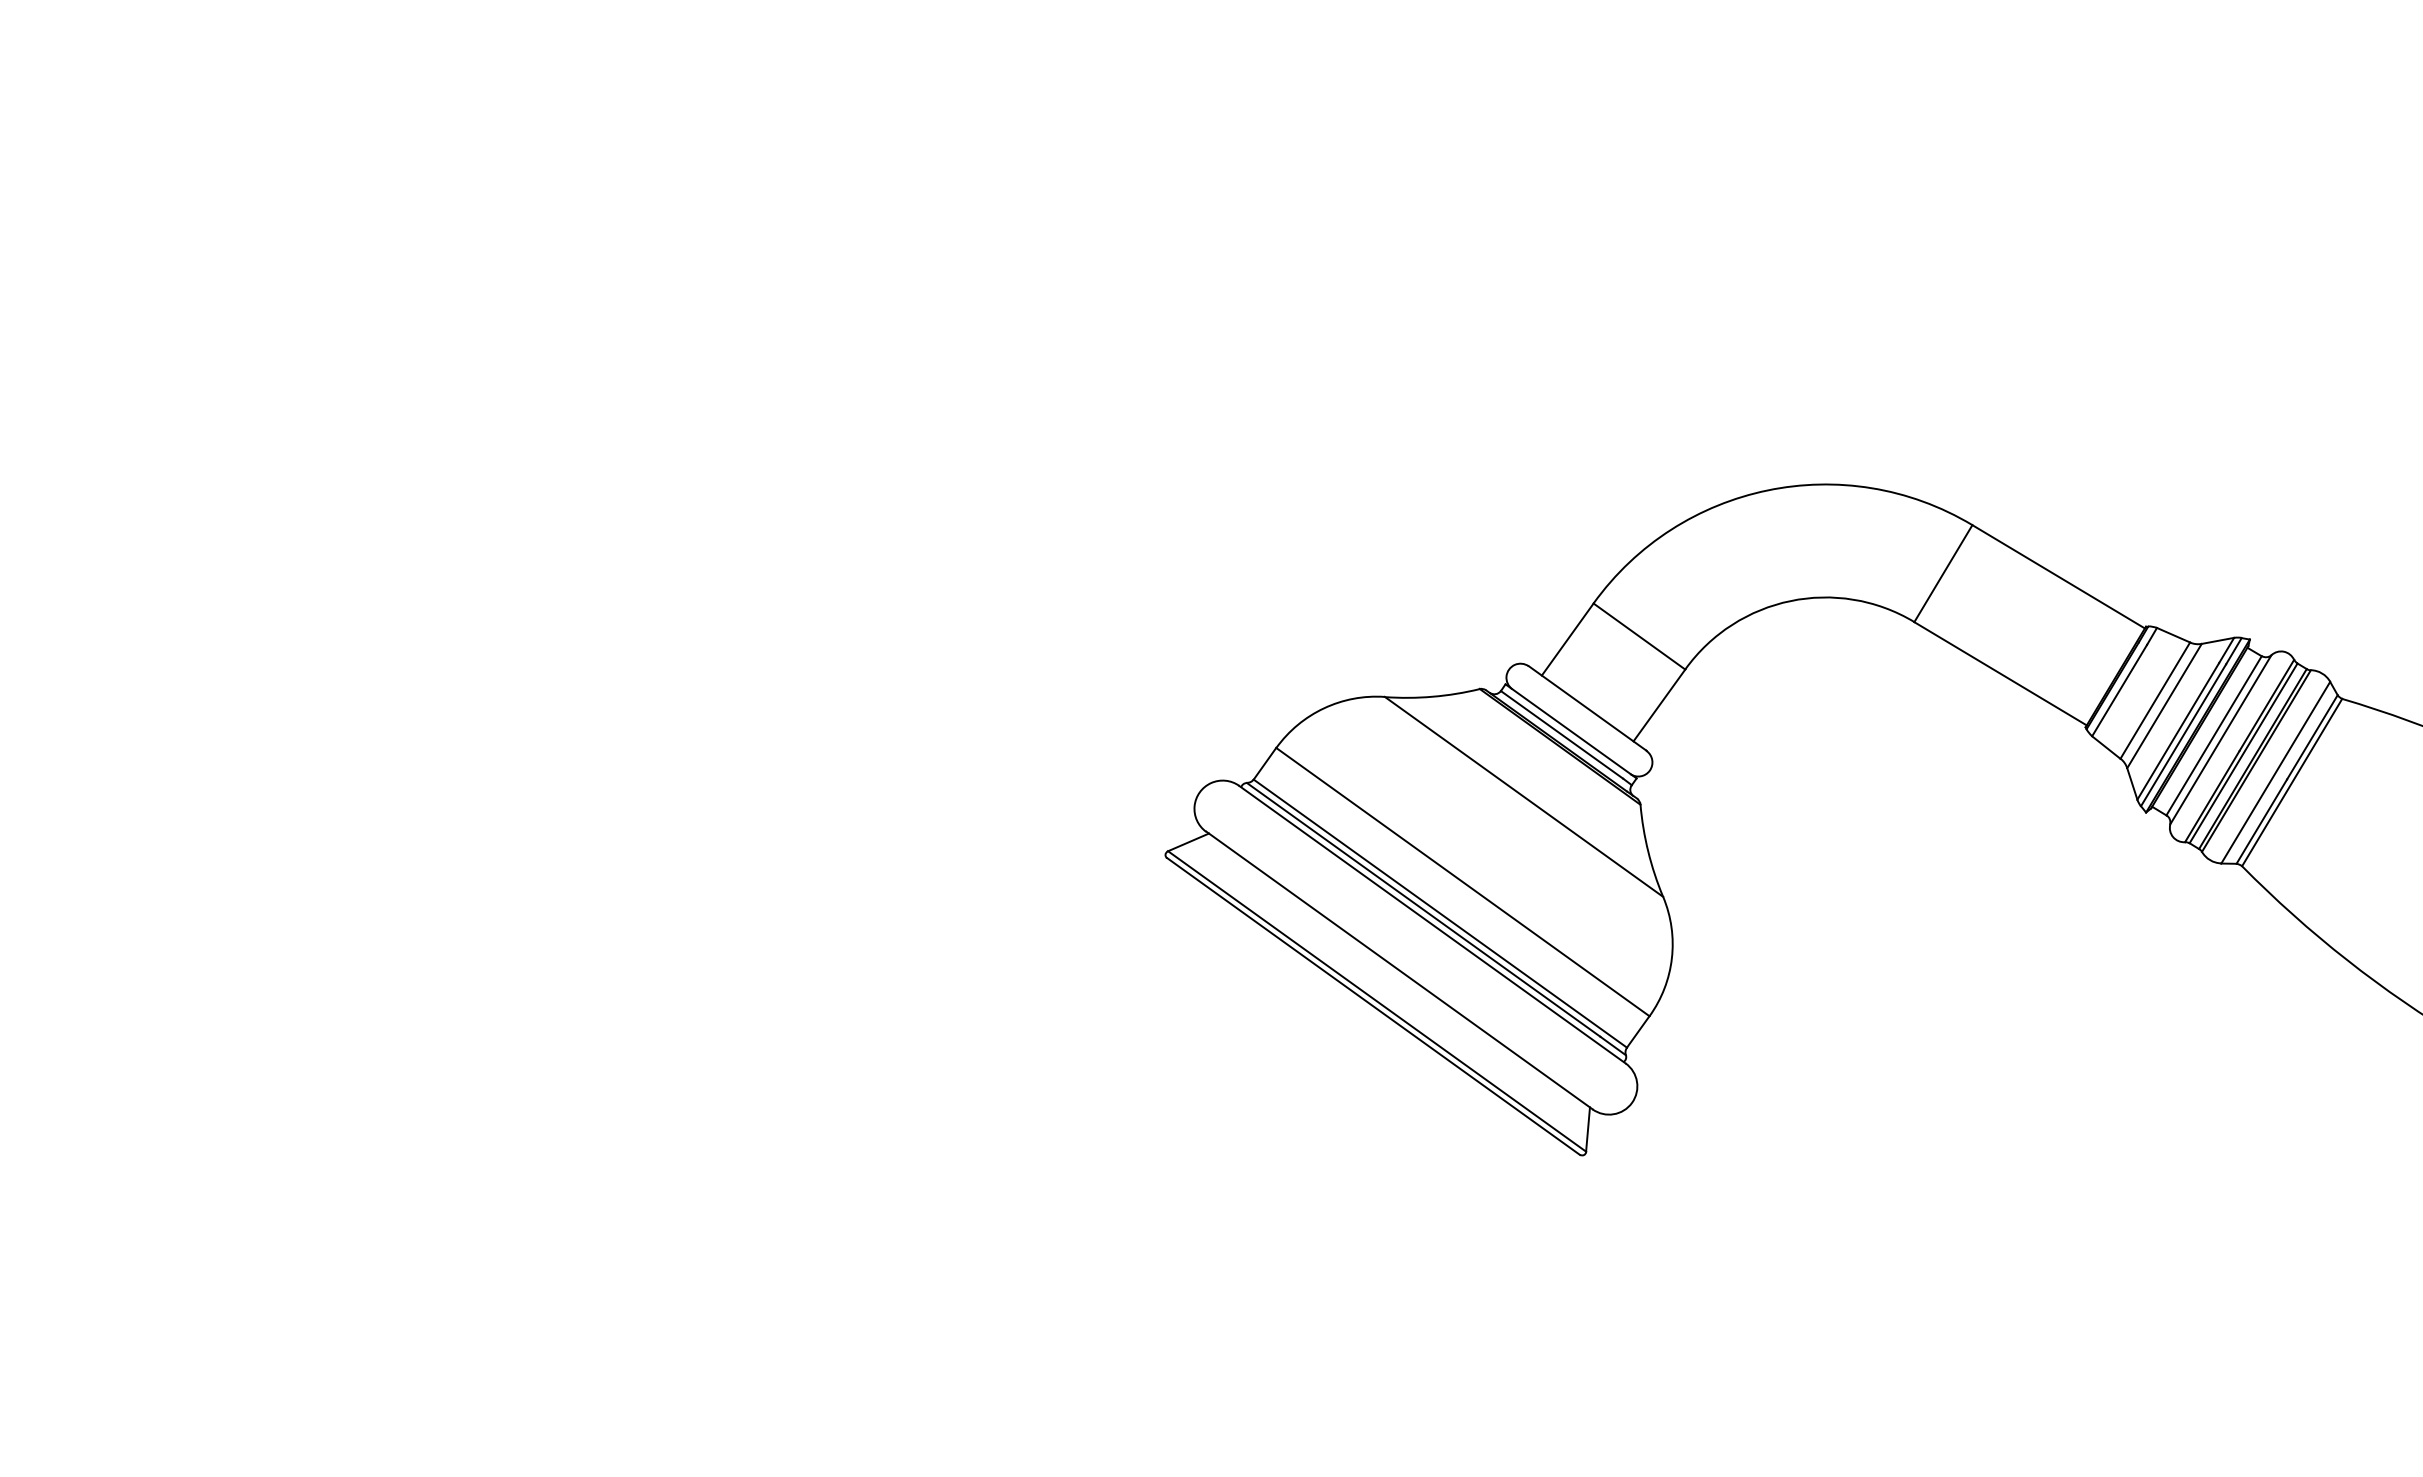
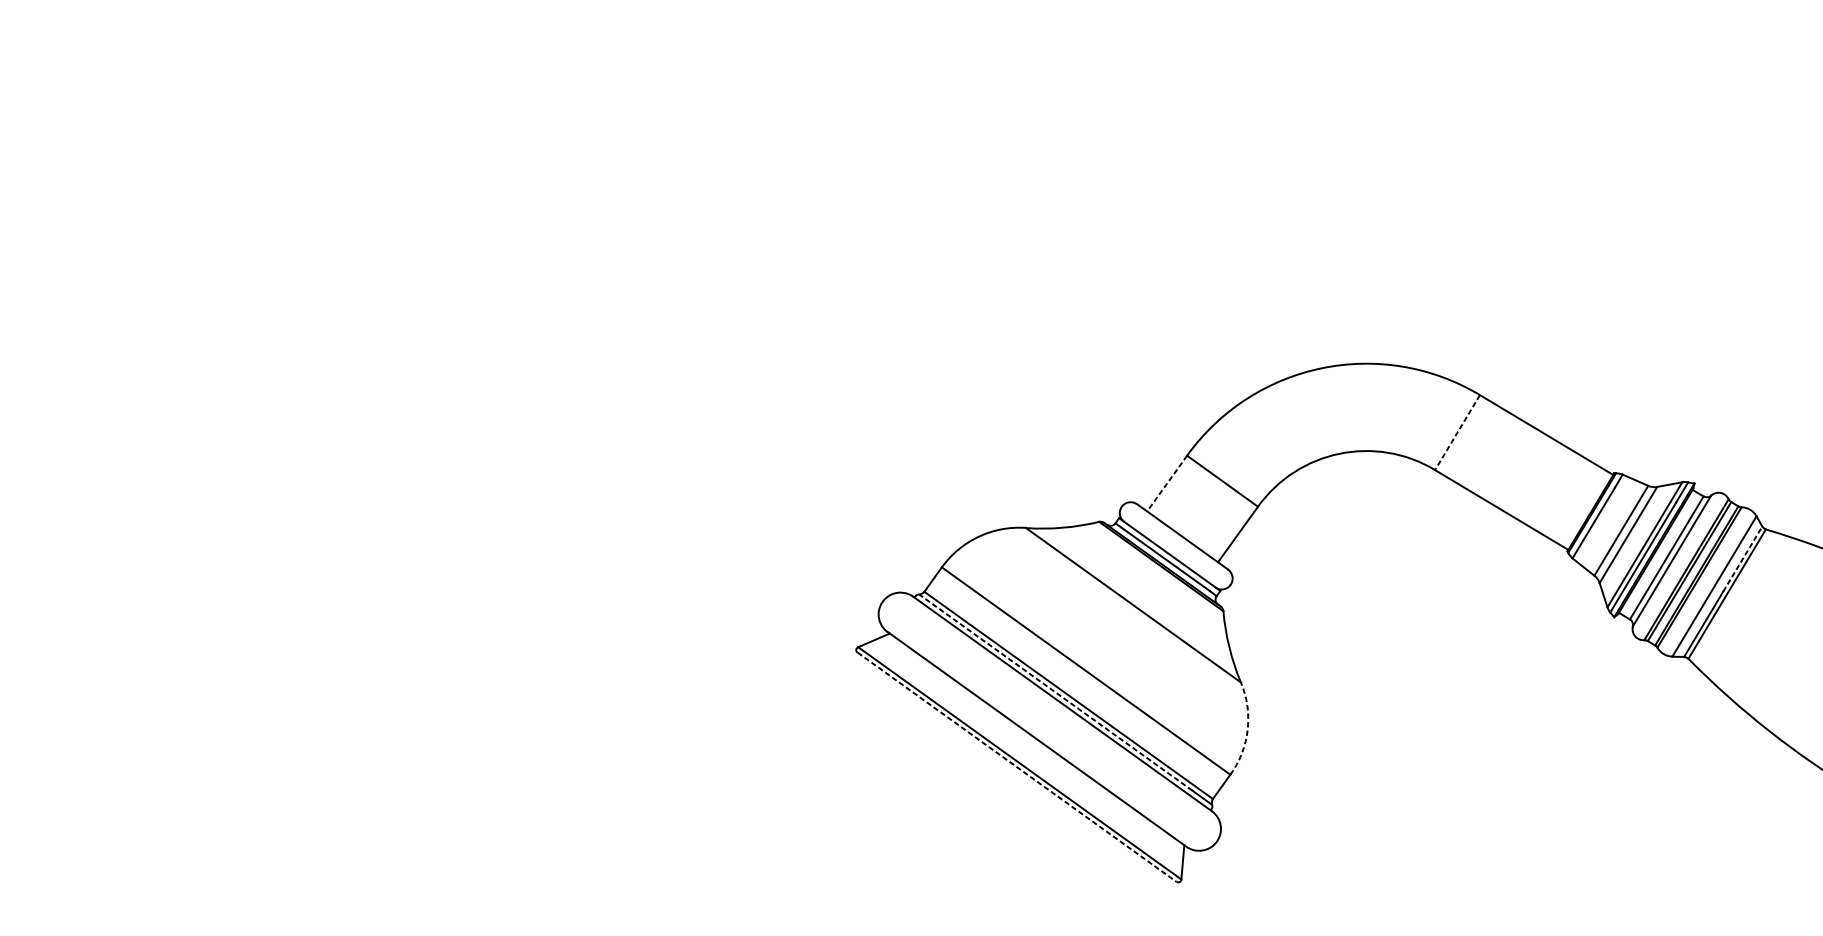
line: (1943, 573) -> (1457, 432), solid -> dashed
line: (1567, 639) -> (1166, 483), solid -> dashed
line: (2312, 736) -> (1742, 558), solid -> dashed
line: (1423, 909) -> (1055, 692), solid -> dashed
arc: (1671, 958) -> (1247, 730), solid -> dashed
line: (1373, 1006) -> (1017, 767), solid -> dashed

